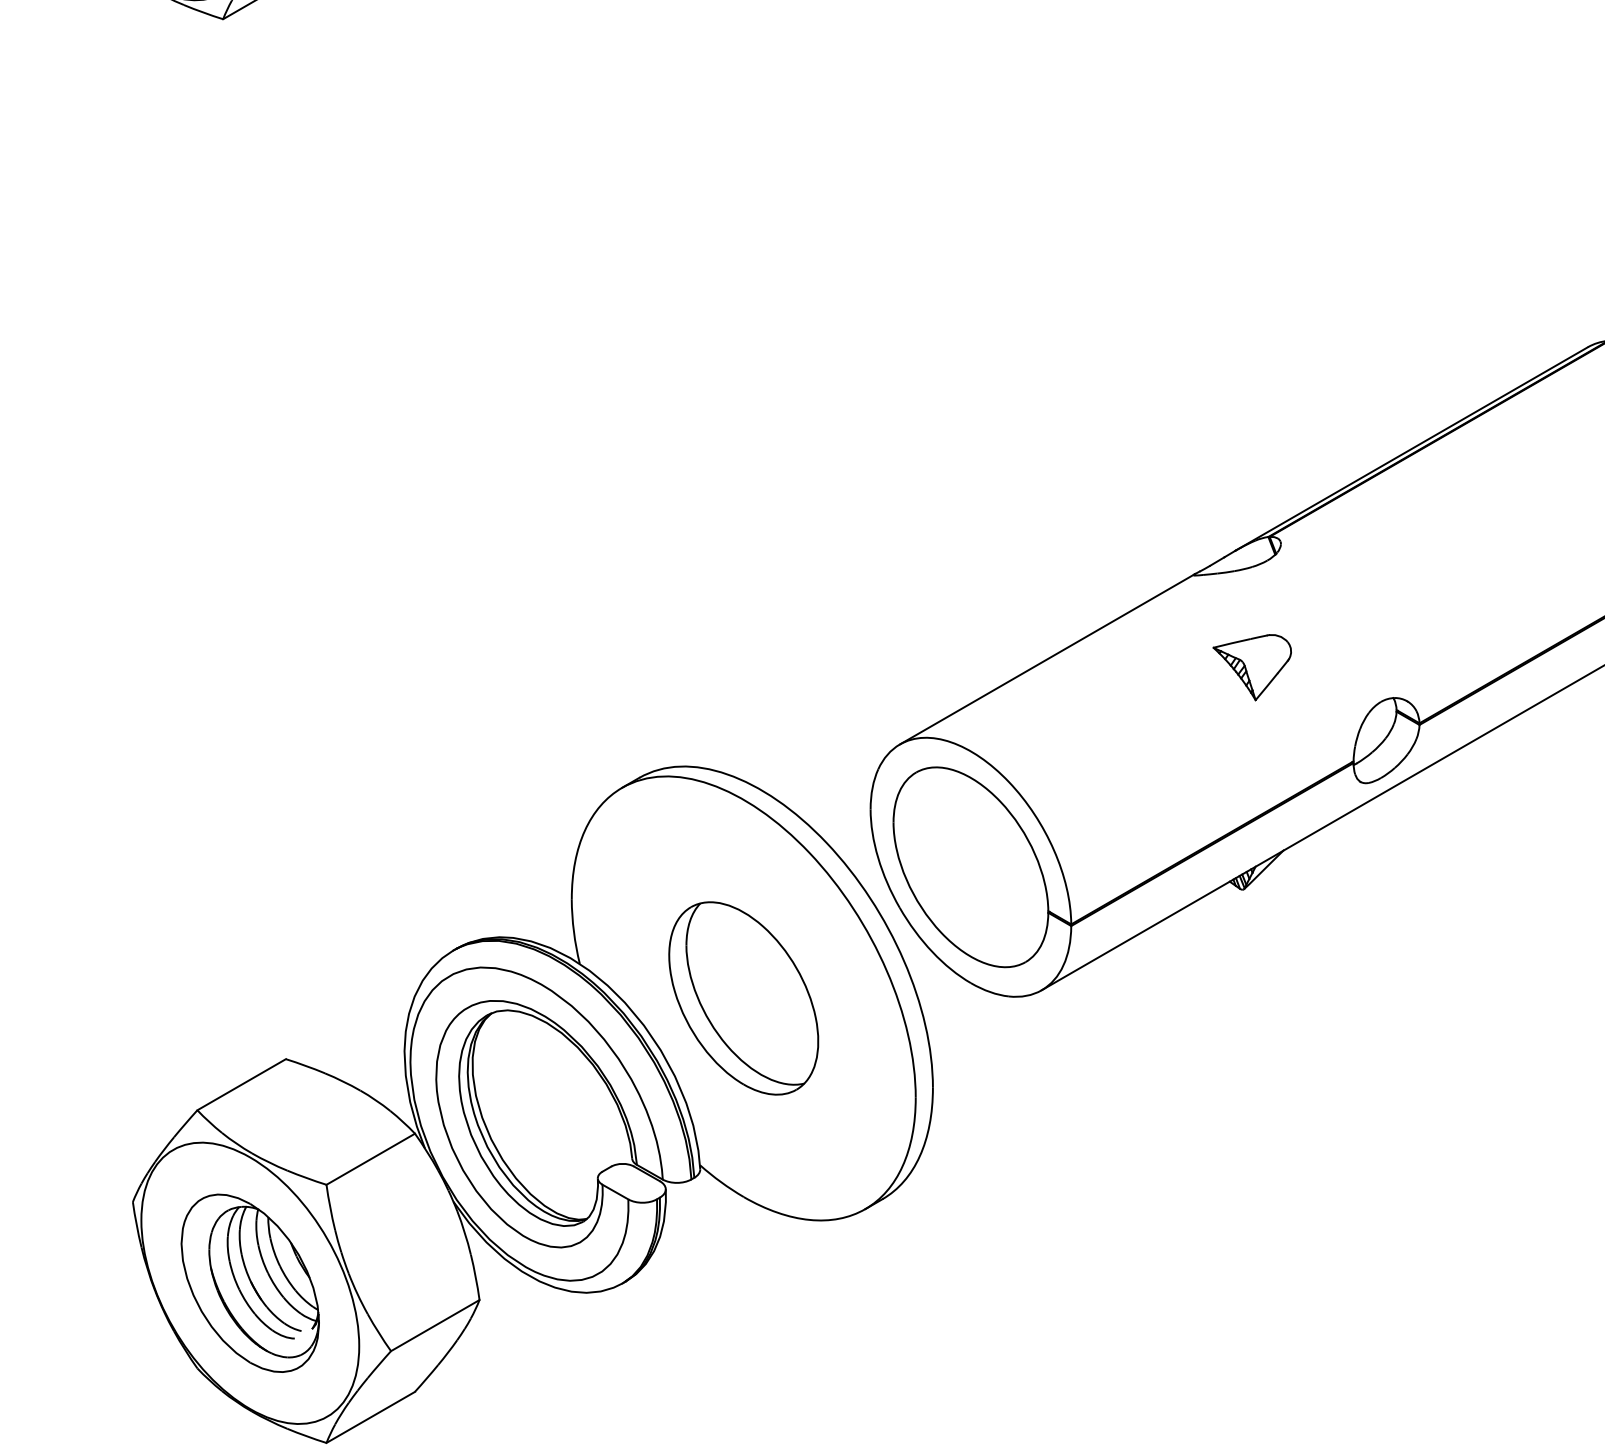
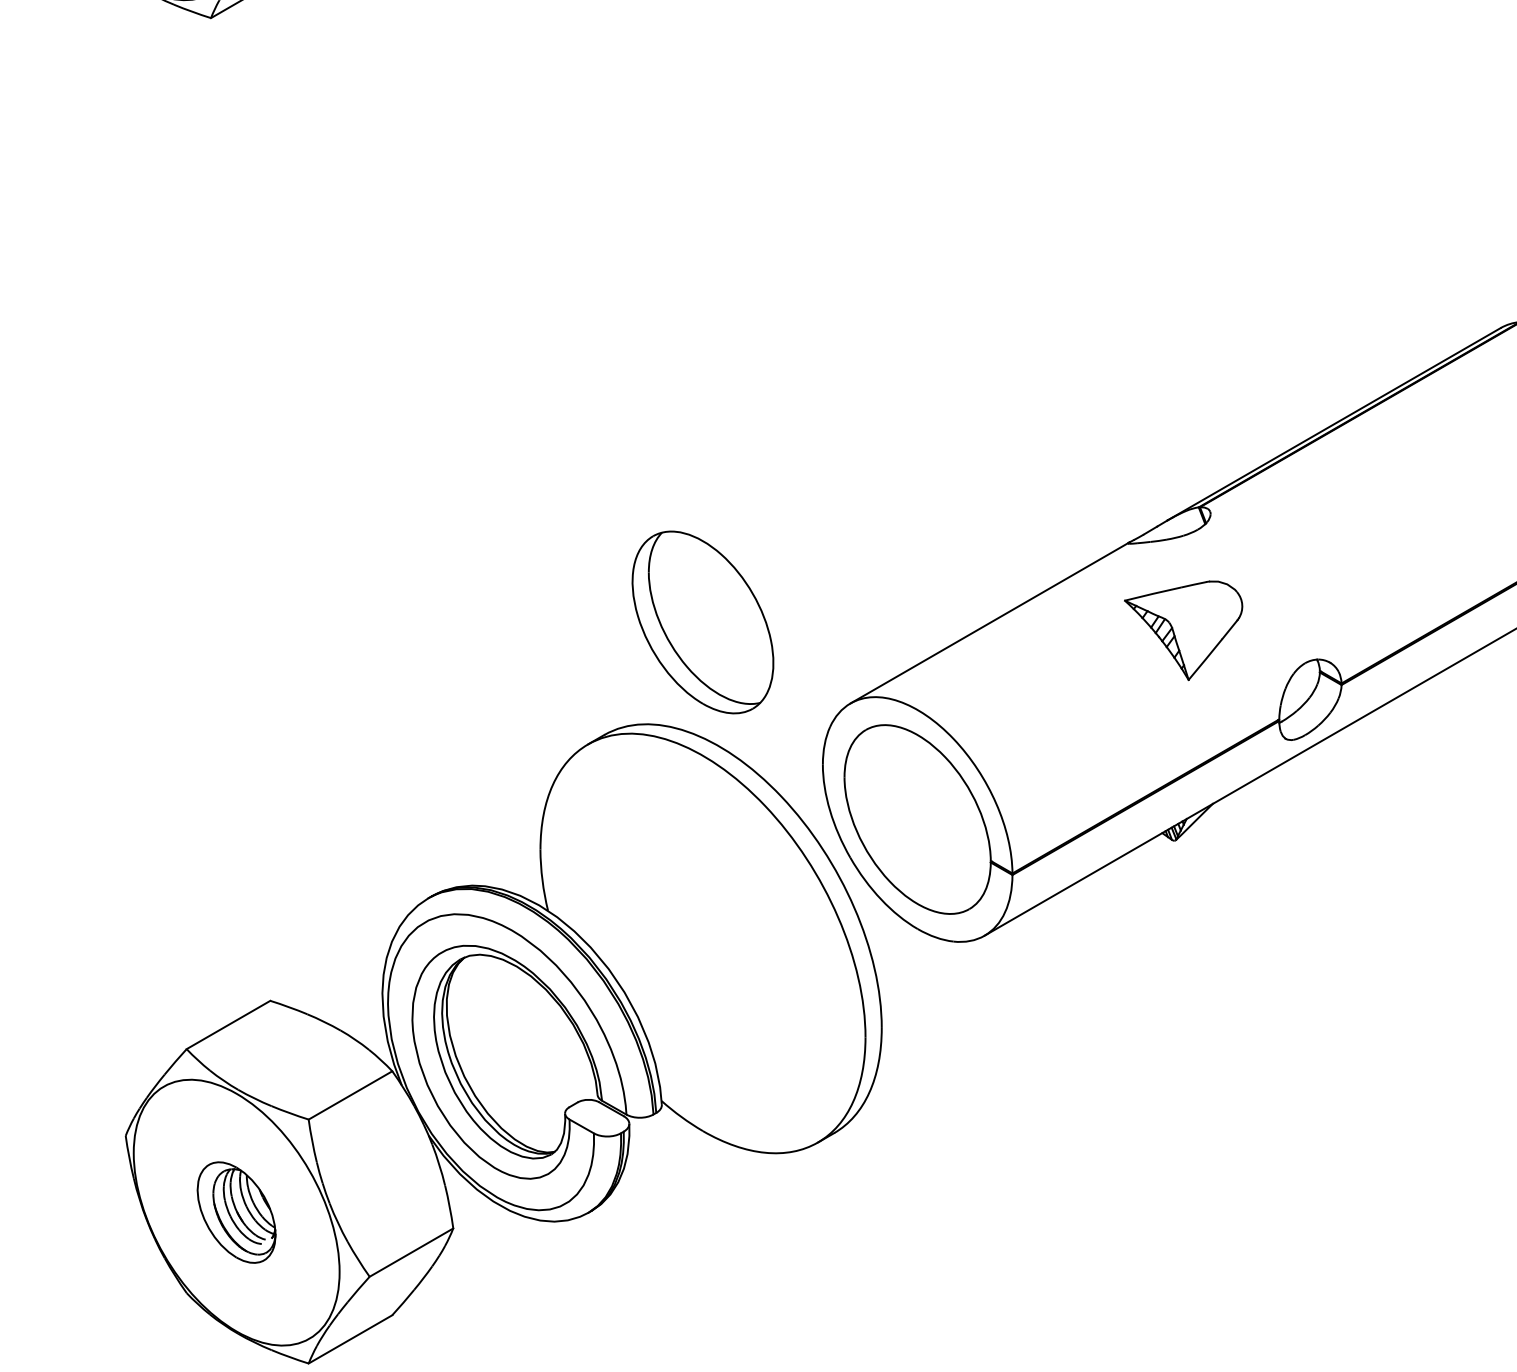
part: (1252, 667) -> (1183, 630), size x1.6
part: (743, 998) -> (702, 622), moved
part: (250, 1283) -> (236, 1212), size x0.6

